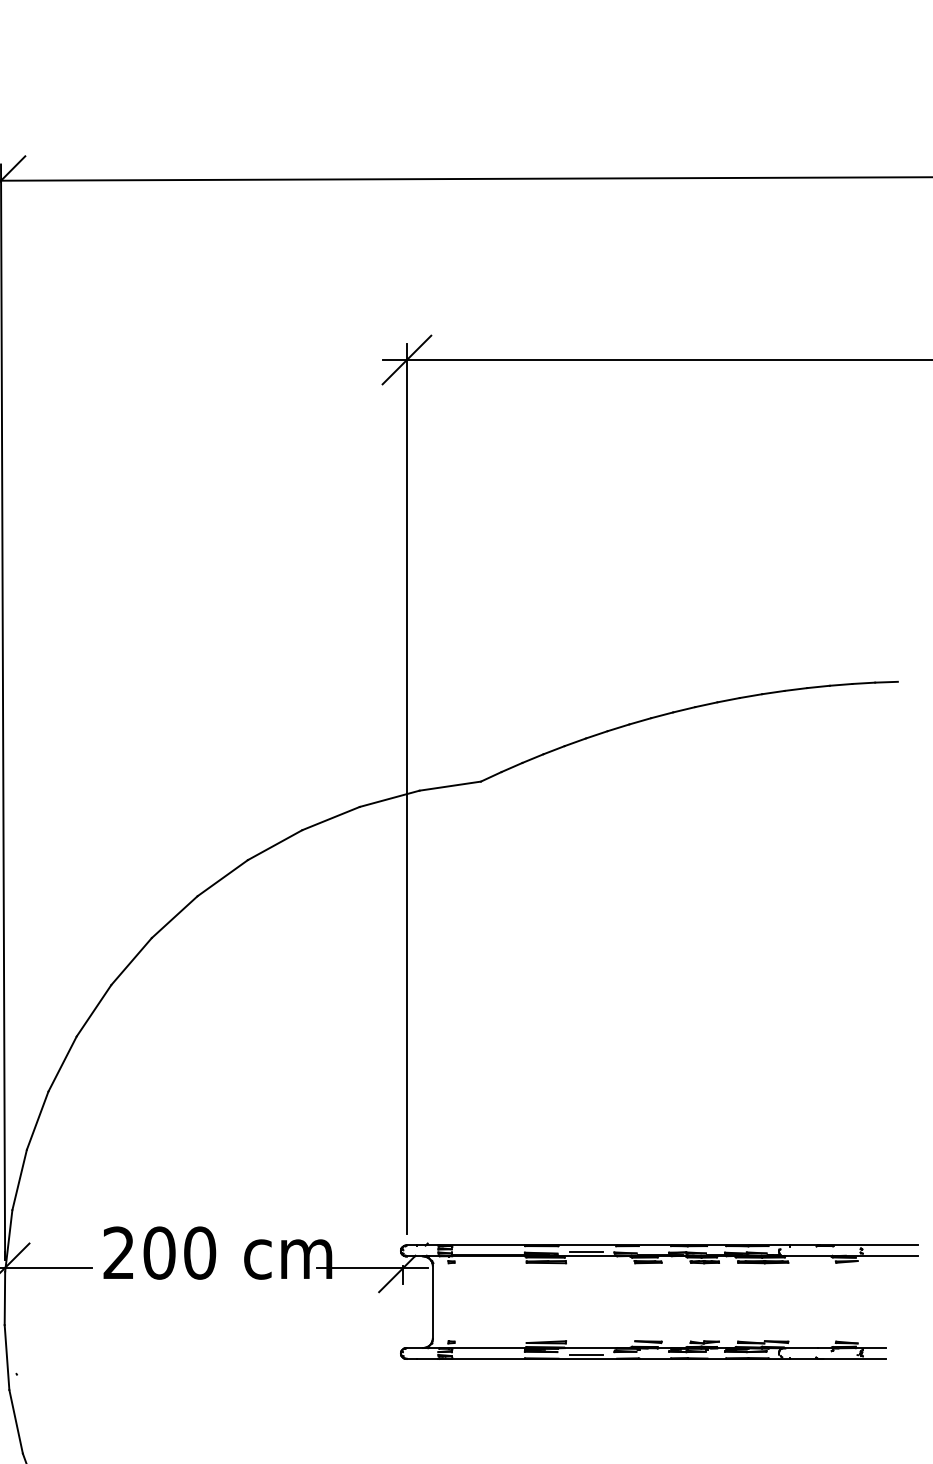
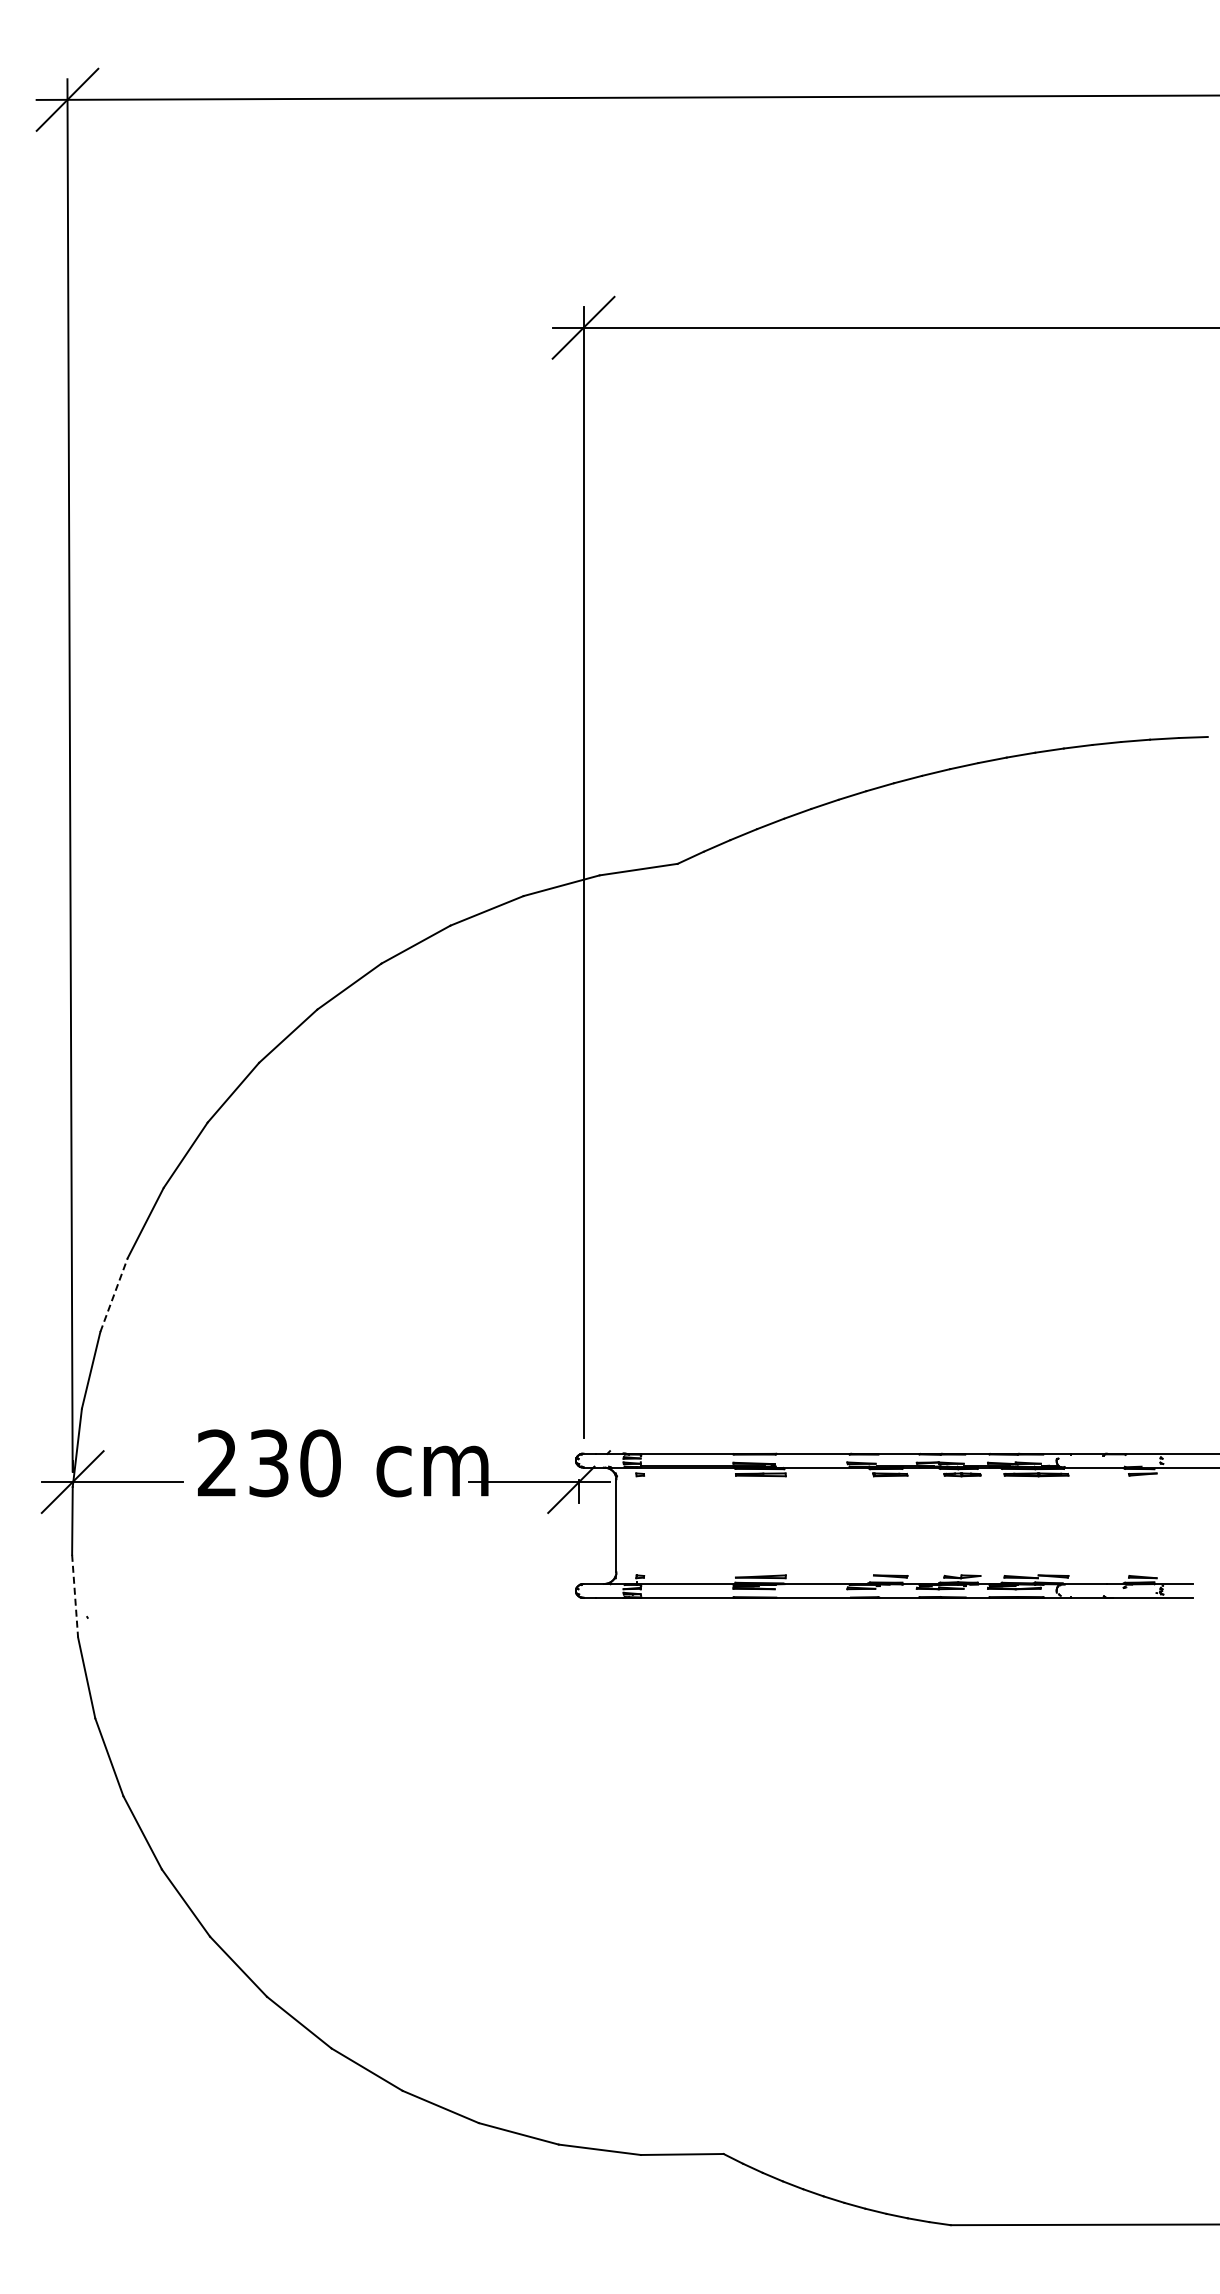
line: (38, 1120) -> (114, 1294), solid -> dashed
line: (586, 1251) -> (811, 1461), removed
text: (159, 1253) -> (268, 1463), 200 -> 230
line: (586, 1354) -> (811, 1592), removed
line: (7, 1357) -> (75, 1596), solid -> dashed

